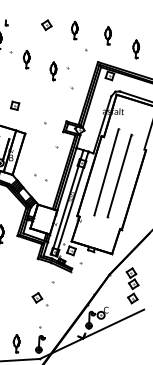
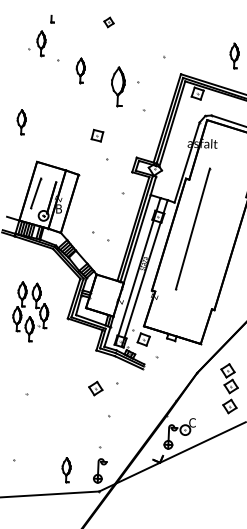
part: (46, 25) -> (108, 22), size x0.7
part: (74, 30) -> (148, 29), removed
part: (108, 35) -> (195, 37), removed
part: (53, 71) -> (118, 87), size x1.6
part: (15, 105) -> (97, 135), moved
line: (119, 176) -> (211, 234), removed
part: (37, 297) -> (95, 388), moved

